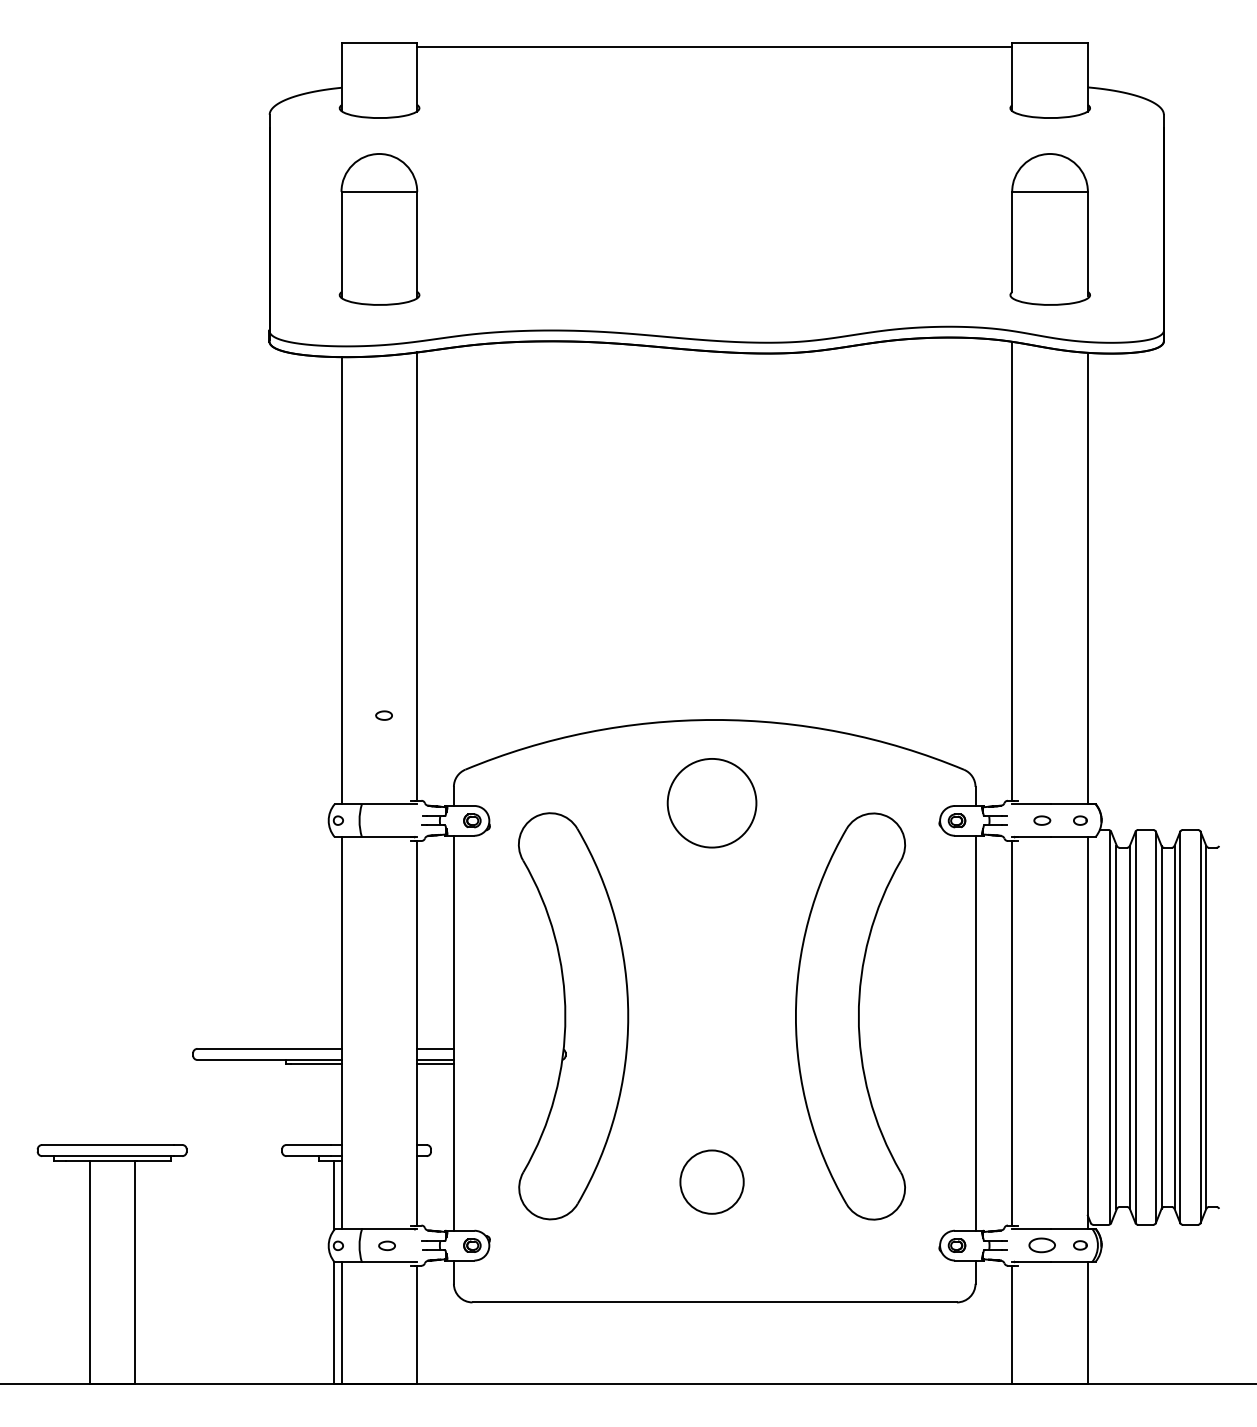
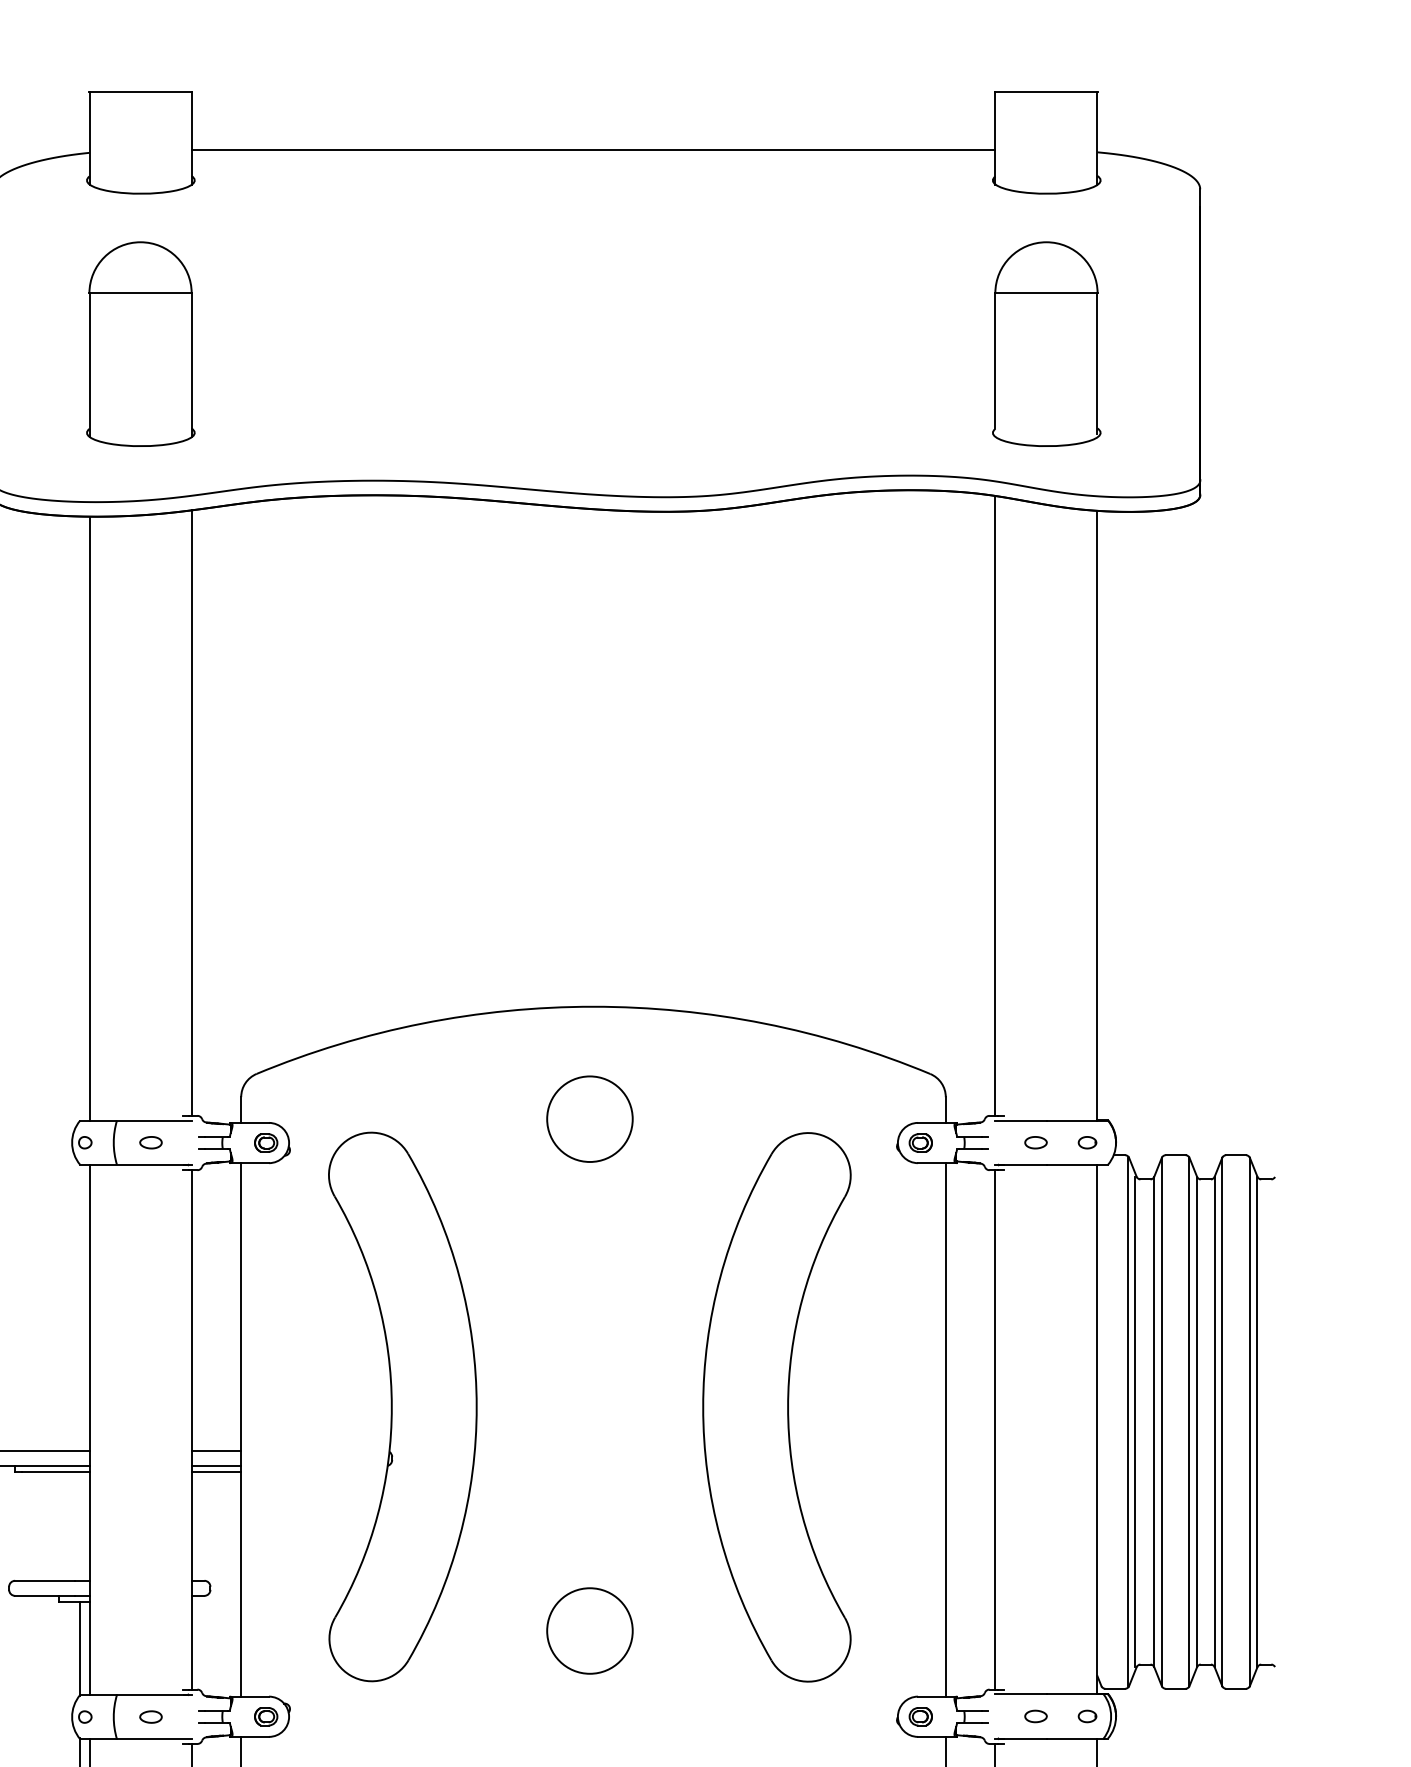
line: (714, 46) -> (593, 149), moved
part: (383, 715) -> (150, 1142), moved
circle: (711, 802) -> (589, 1118), size x0.71
part: (1042, 1245) -> (1036, 1716), size x0.62

